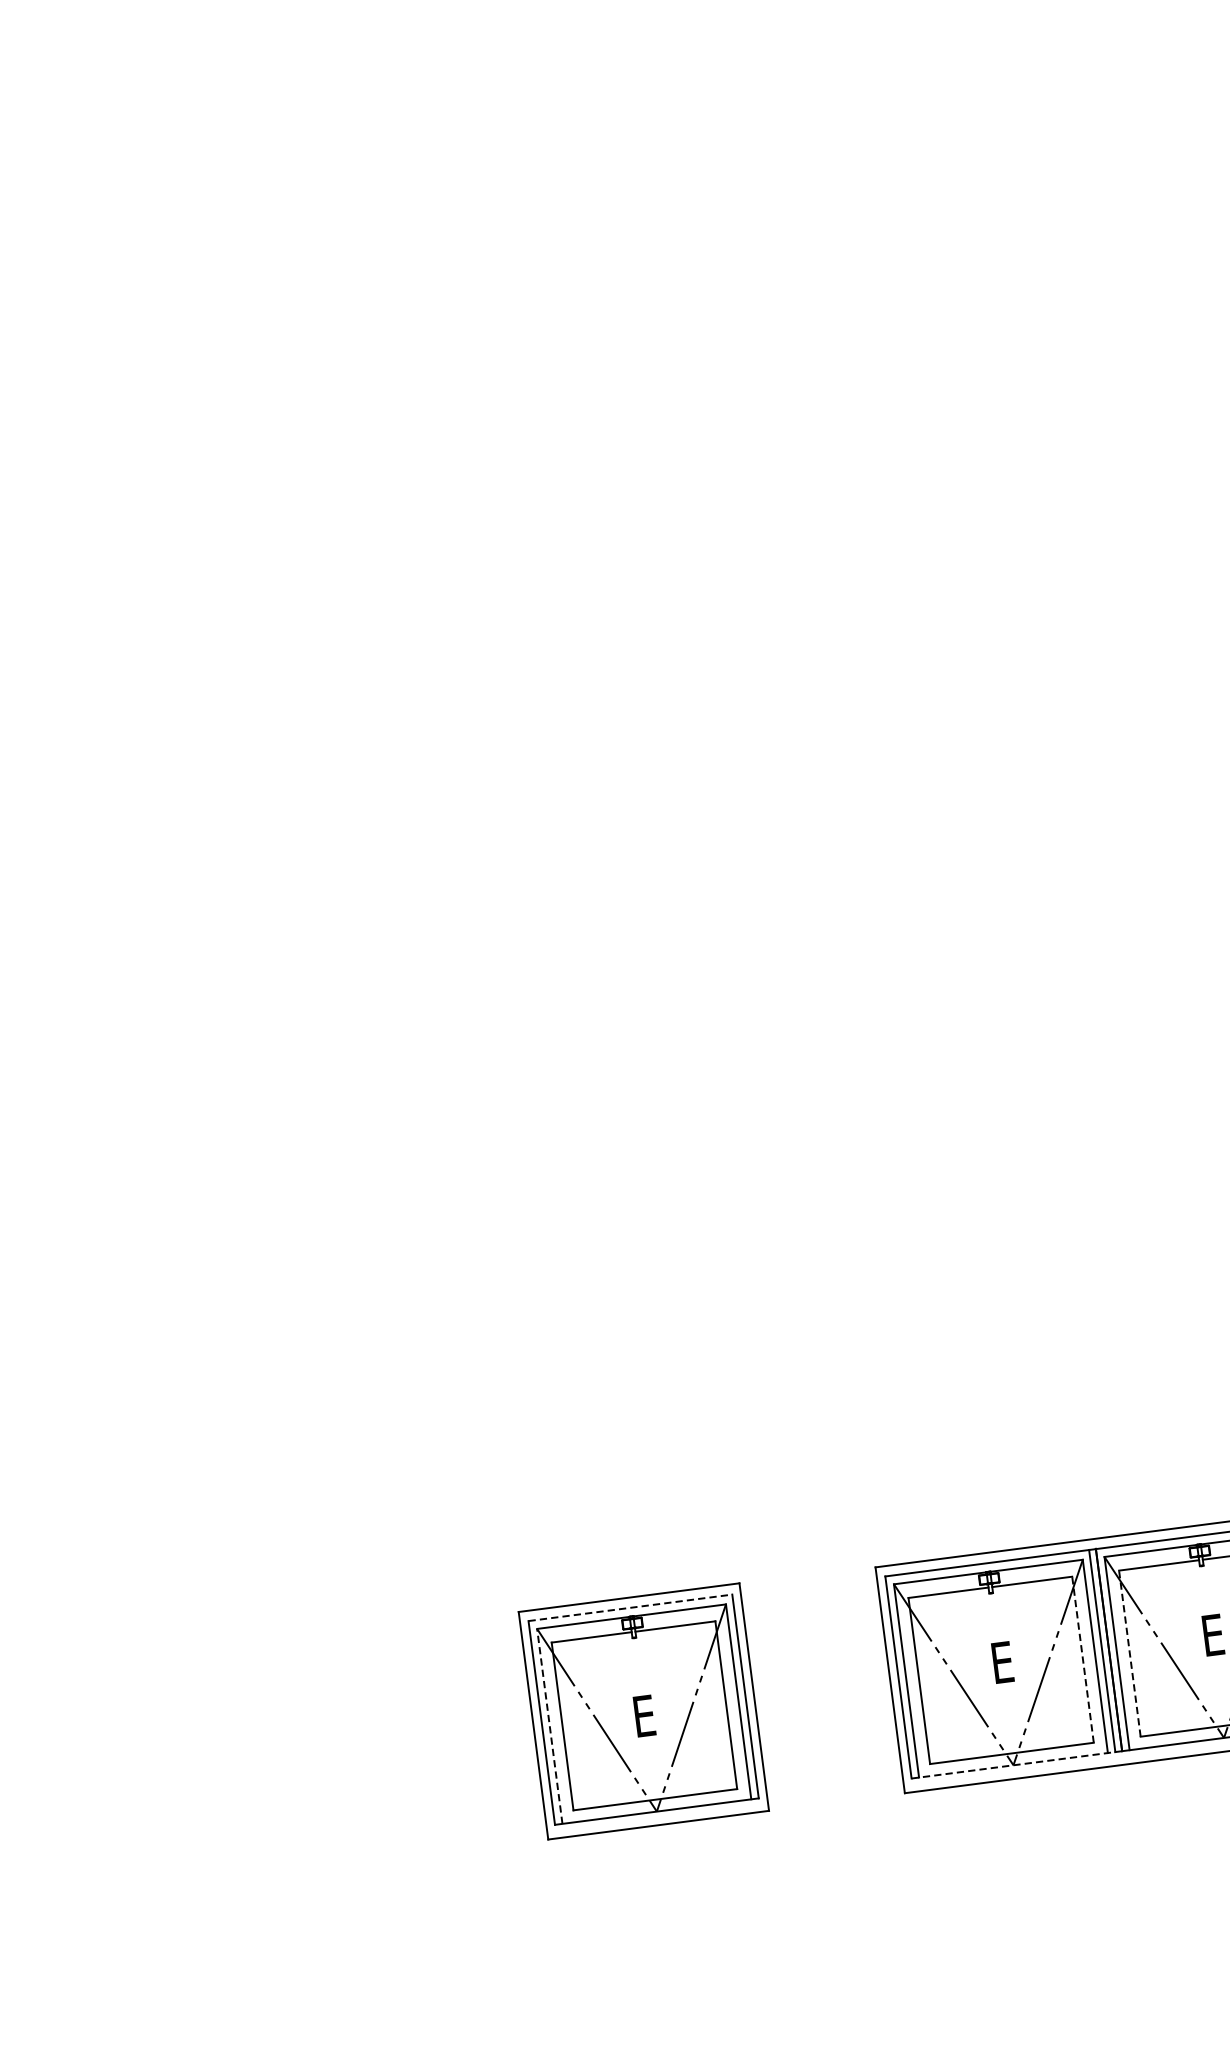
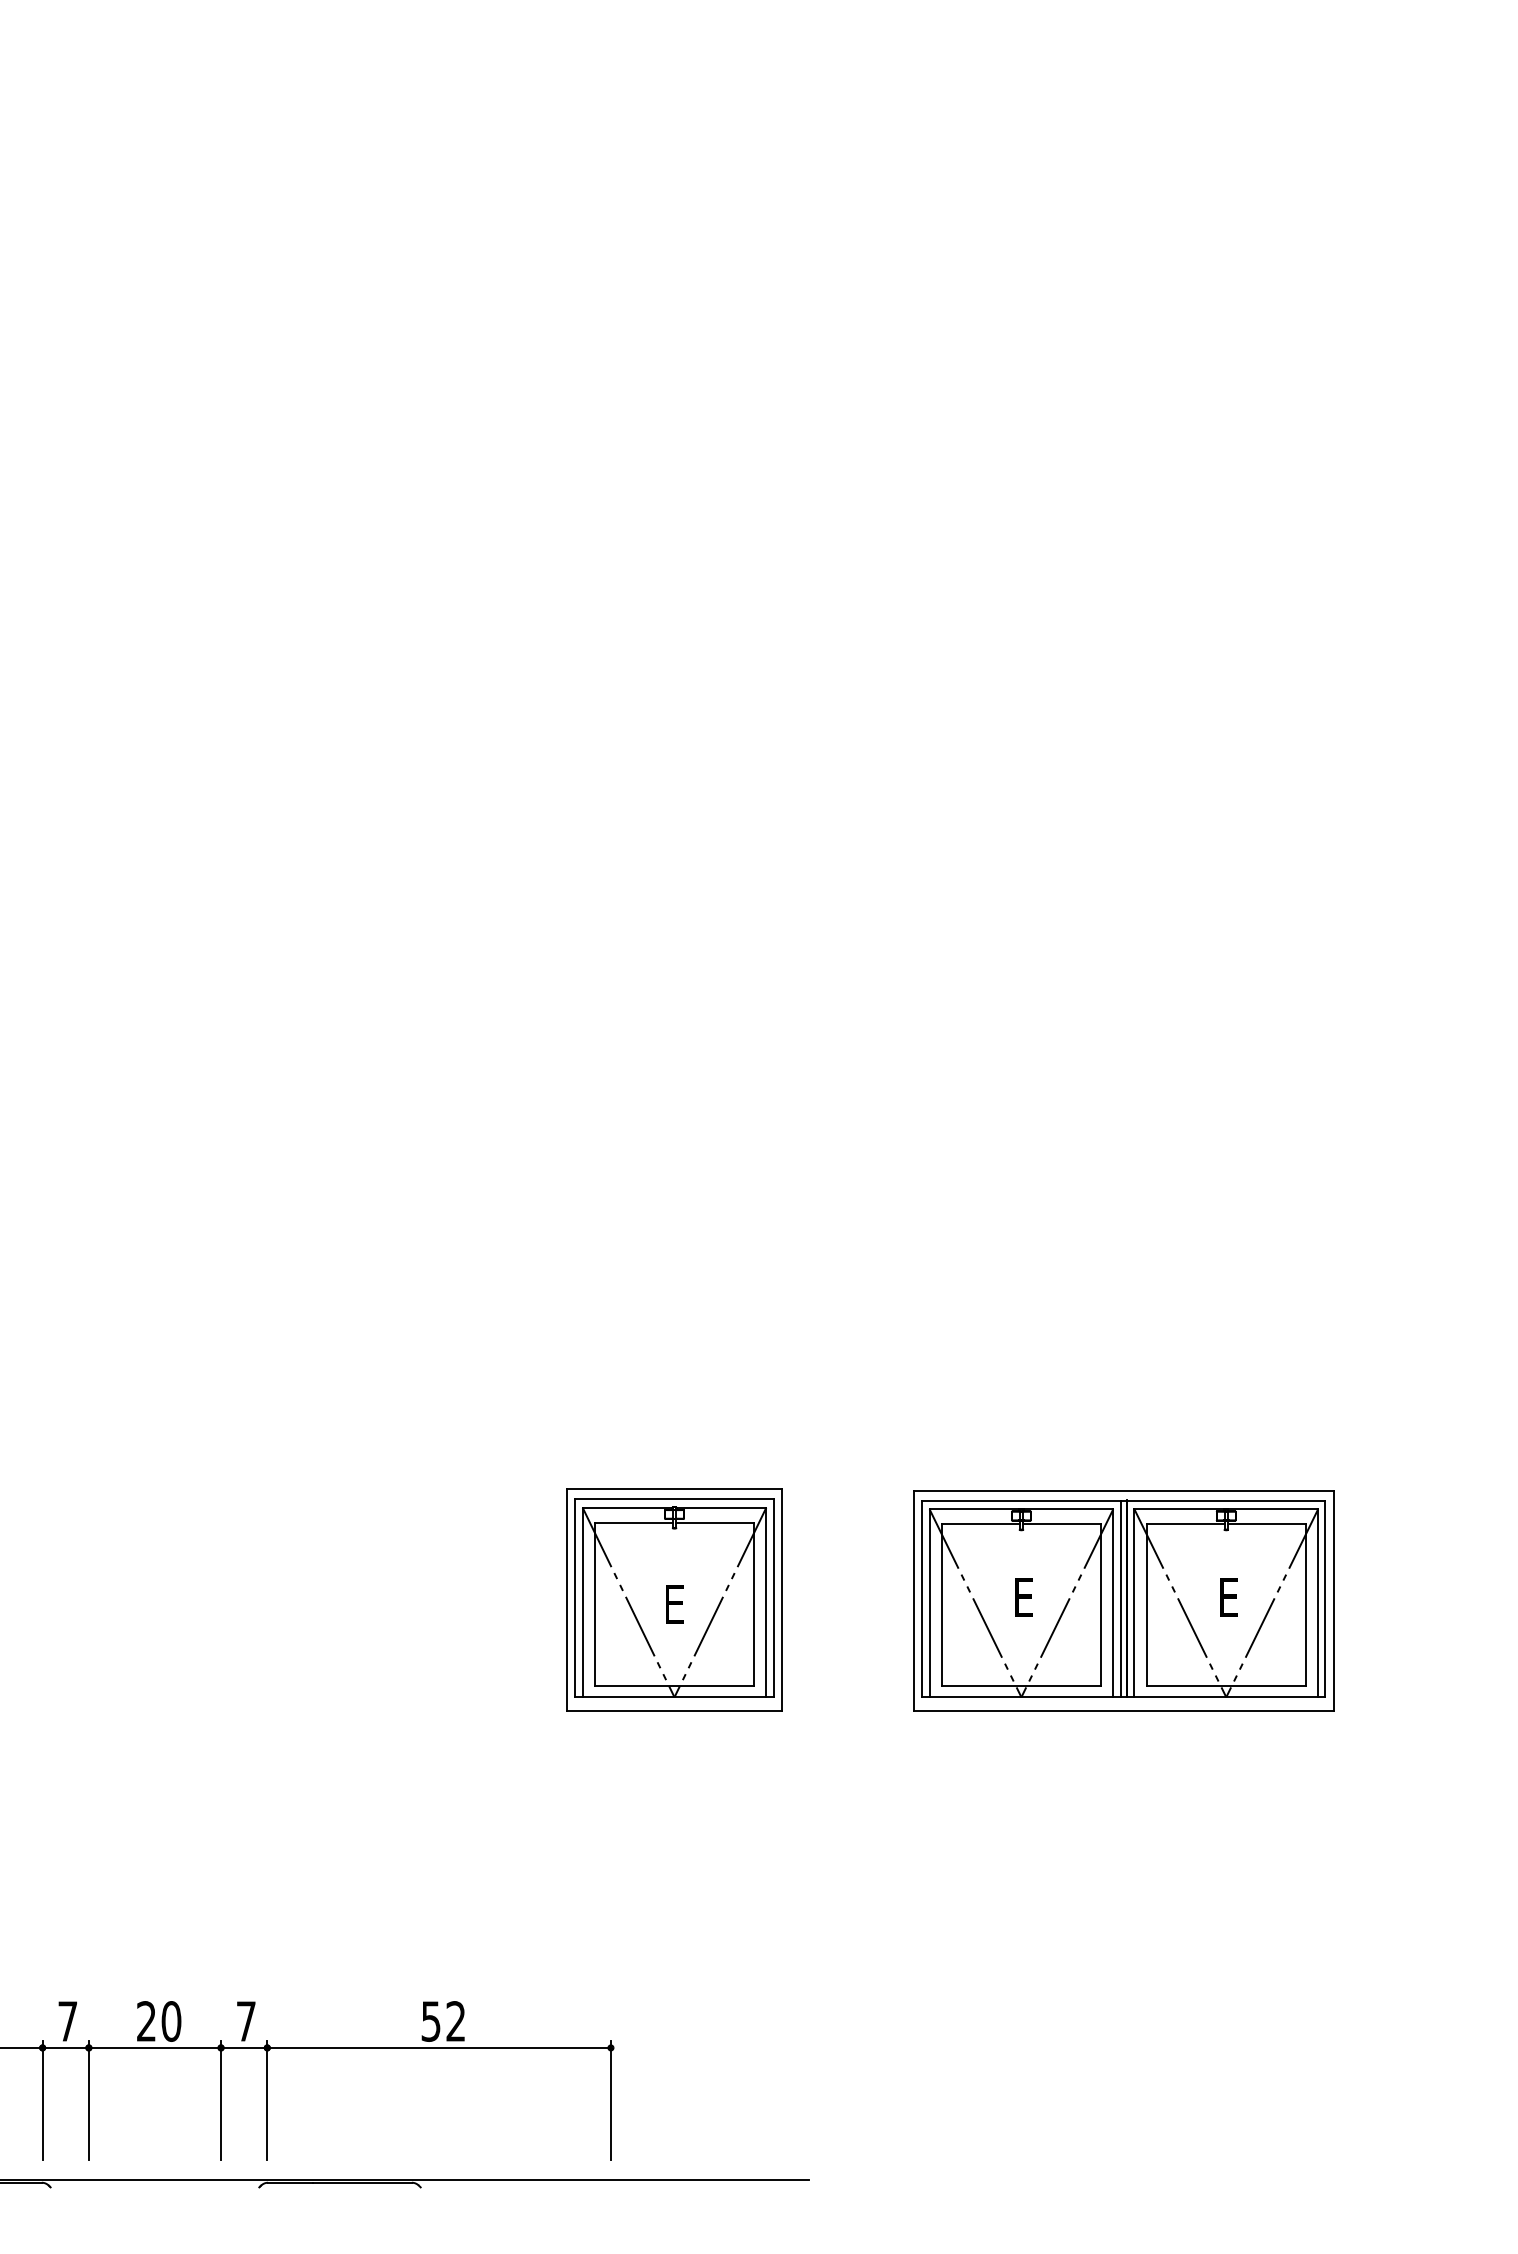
line: (631, 1608) -> (675, 1499), dashed -> solid
line: (1129, 1653) -> (1146, 1604), dashed -> solid
line: (1083, 1659) -> (1101, 1604), dashed -> solid
line: (549, 1726) -> (582, 1602), dashed -> solid
line: (1013, 1765) -> (1021, 1697), dashed -> solid

